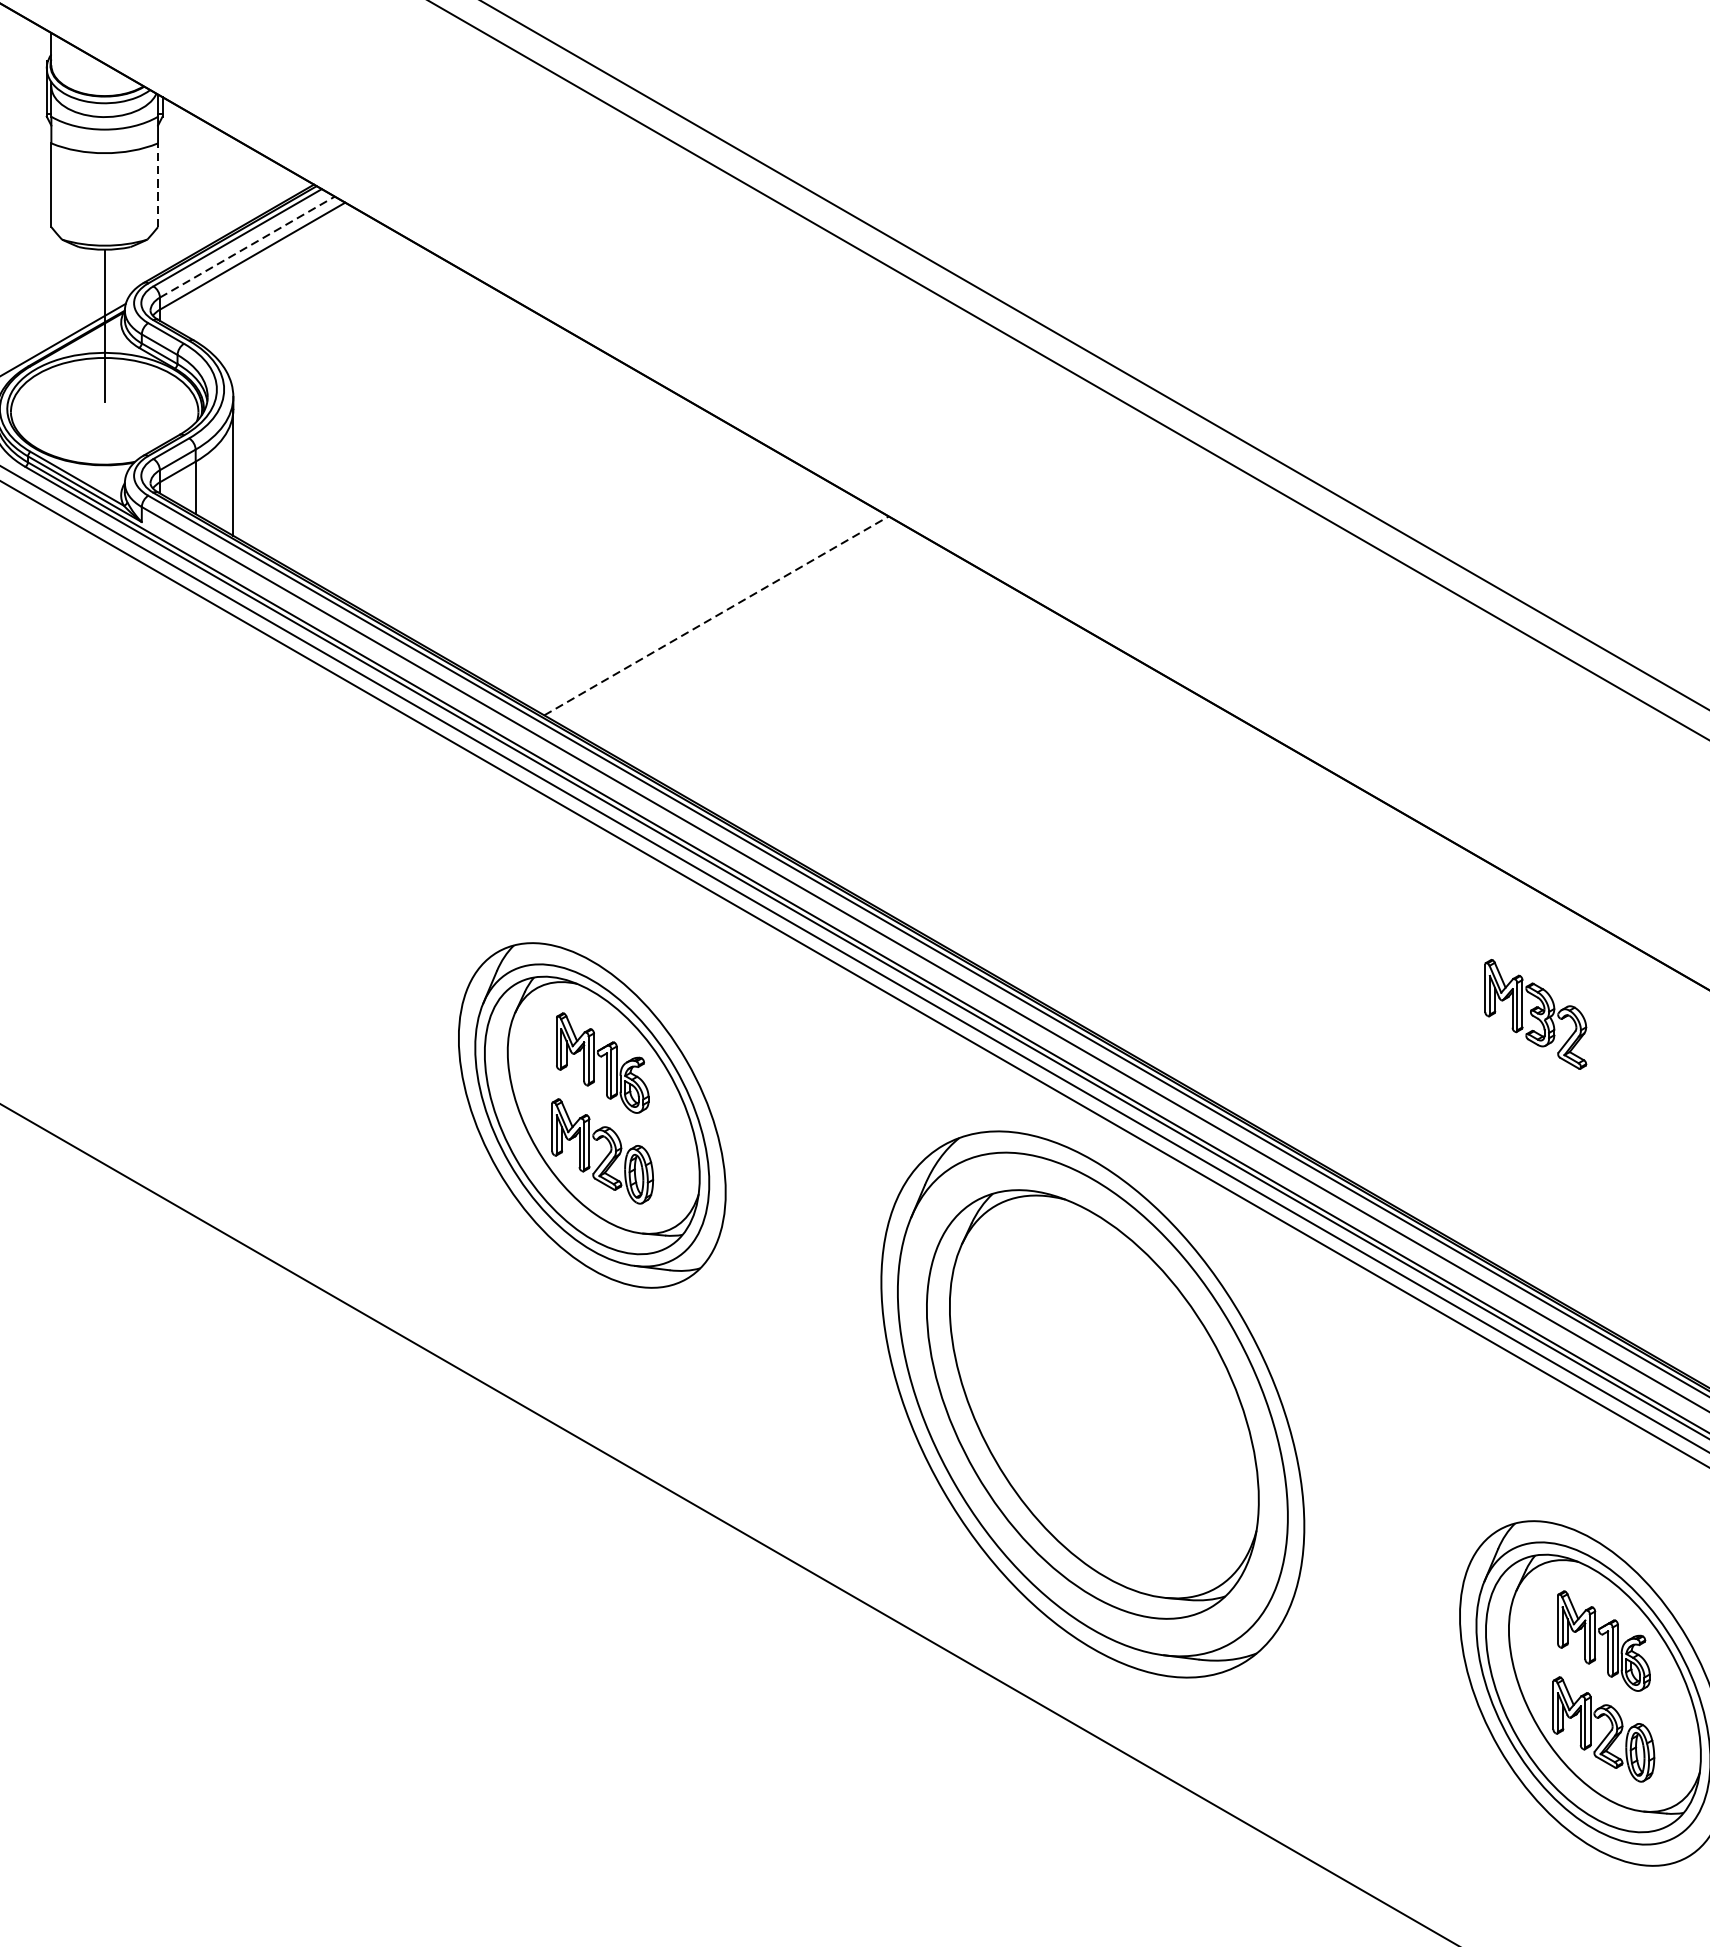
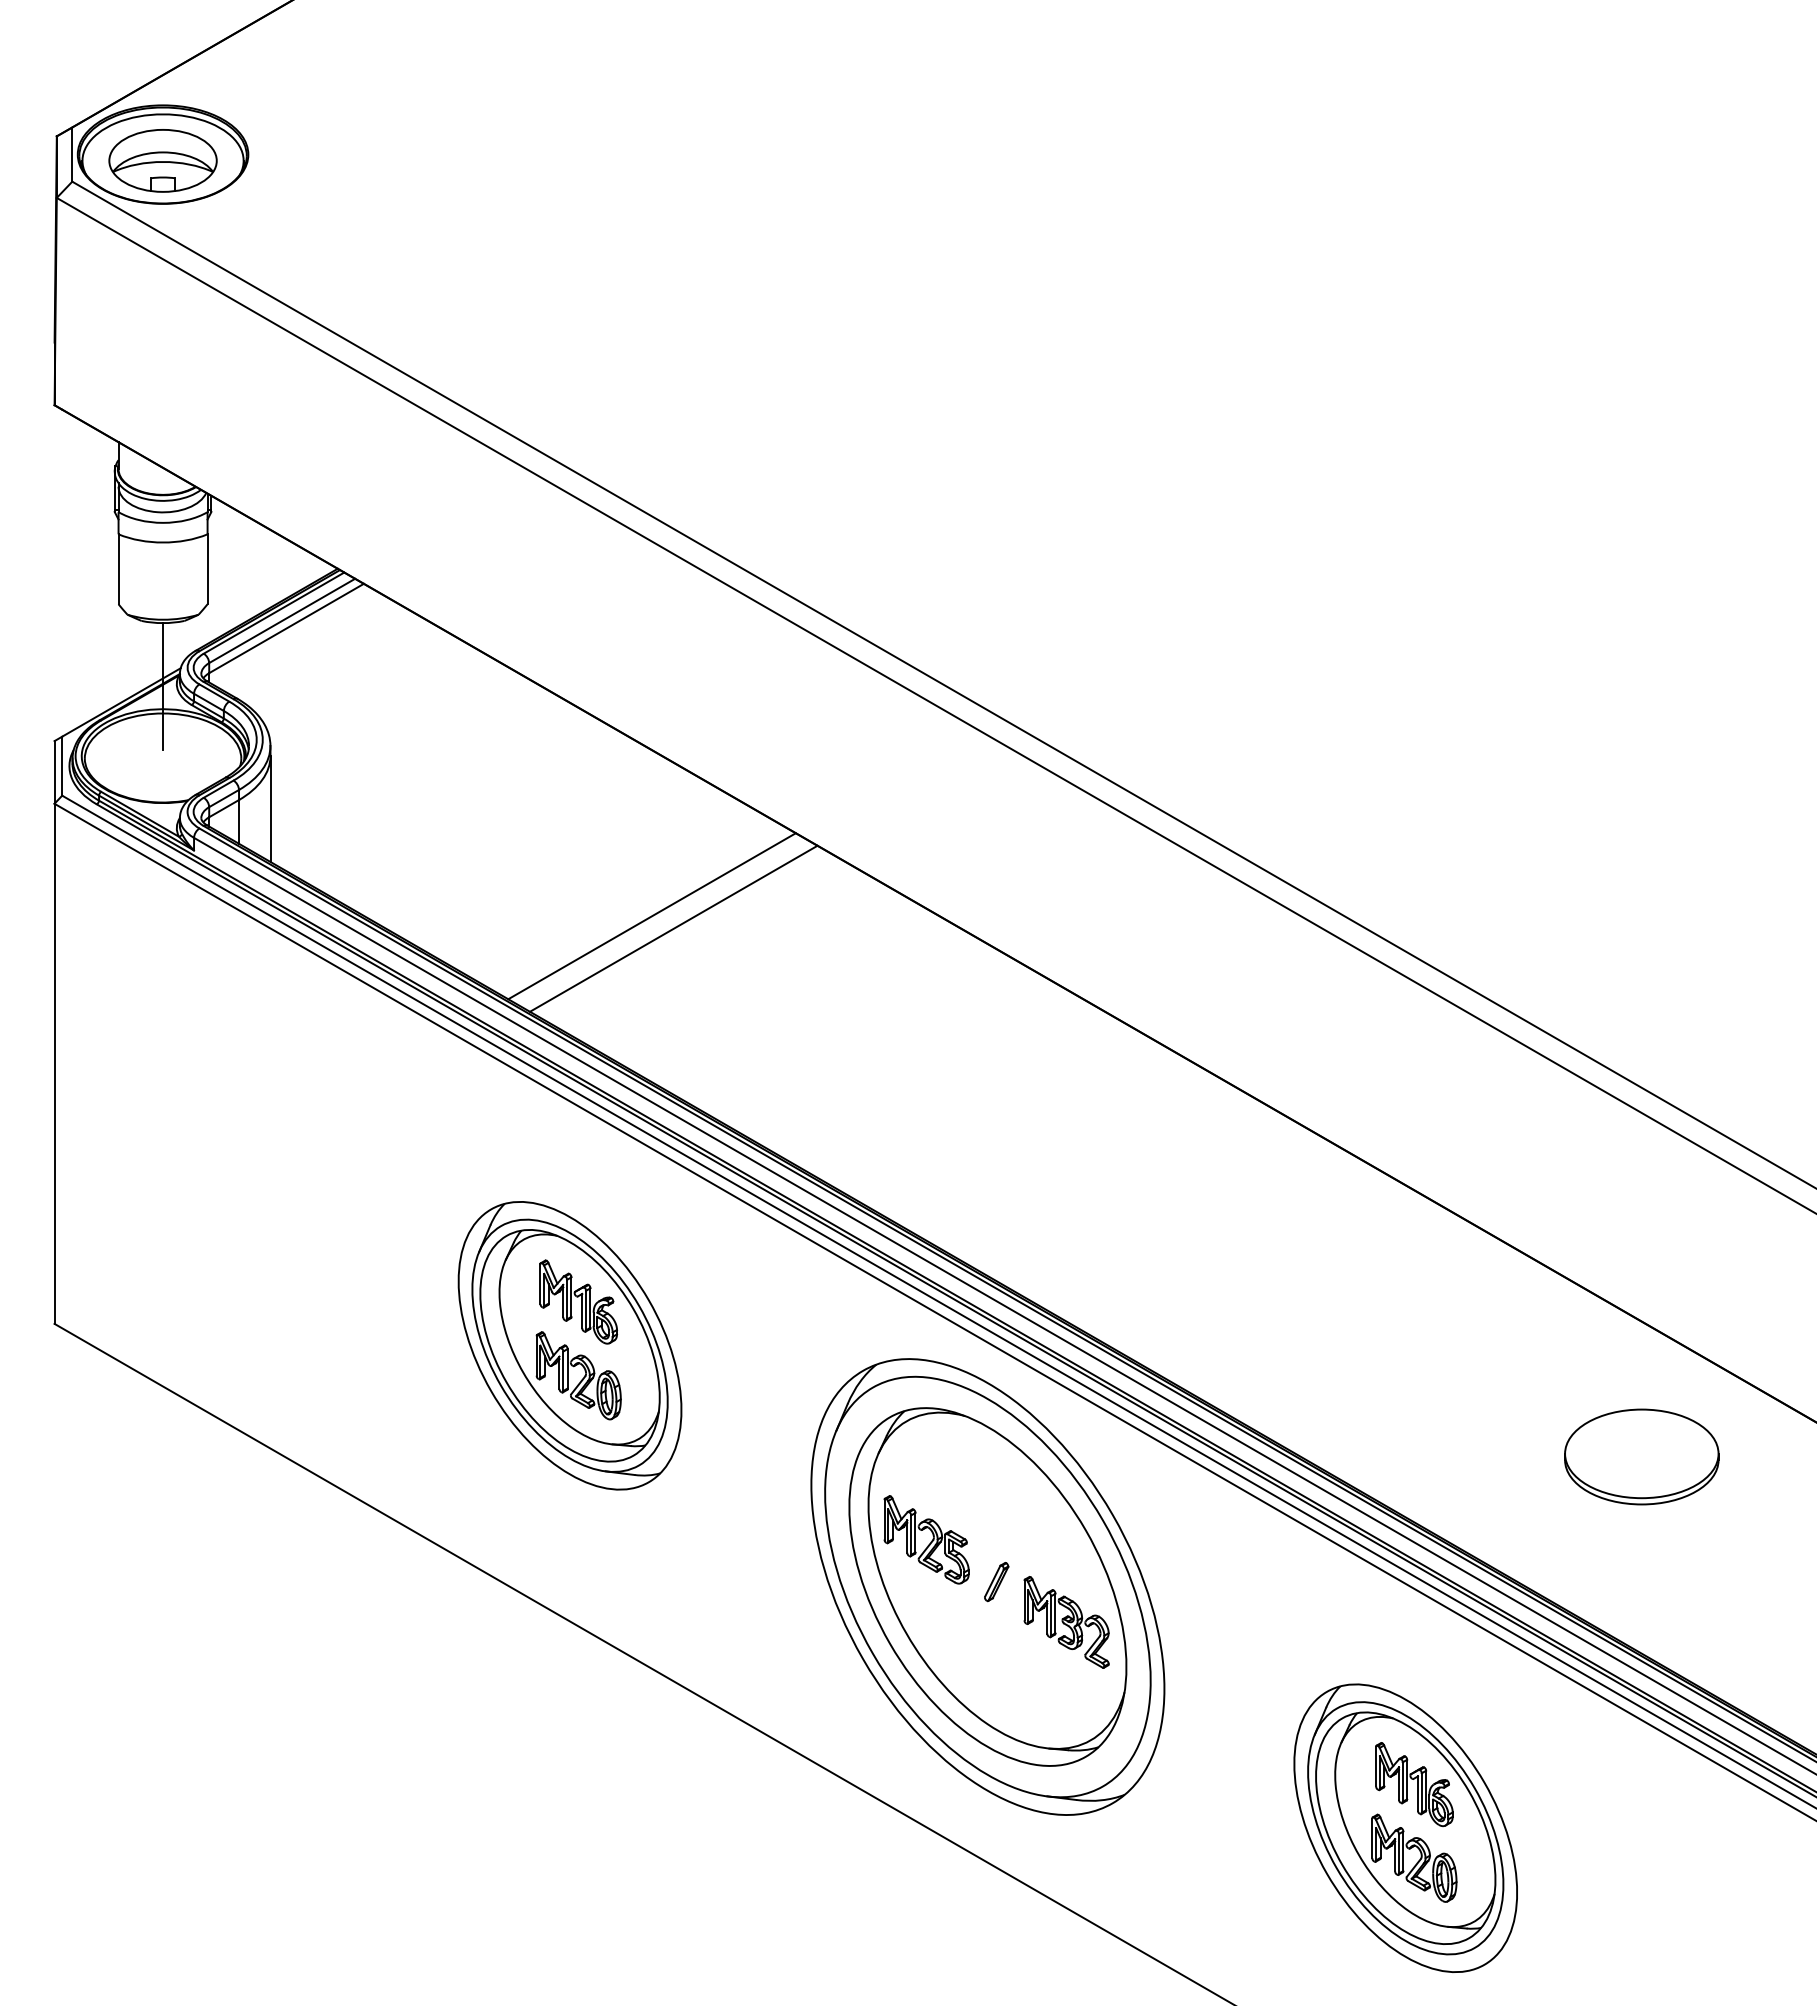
line: (157, 185) -> (207, 569), dashed -> solid
line: (247, 246) -> (282, 620), dashed -> solid
line: (689, 601) -> (651, 916), added
line: (717, 615) -> (674, 928), dashed -> solid
part: (1535, 1014) -> (1066, 1622), moved
part: (1019, 1347) -> (926, 1539), added
part: (1103, 1399) -> (996, 1582), added

